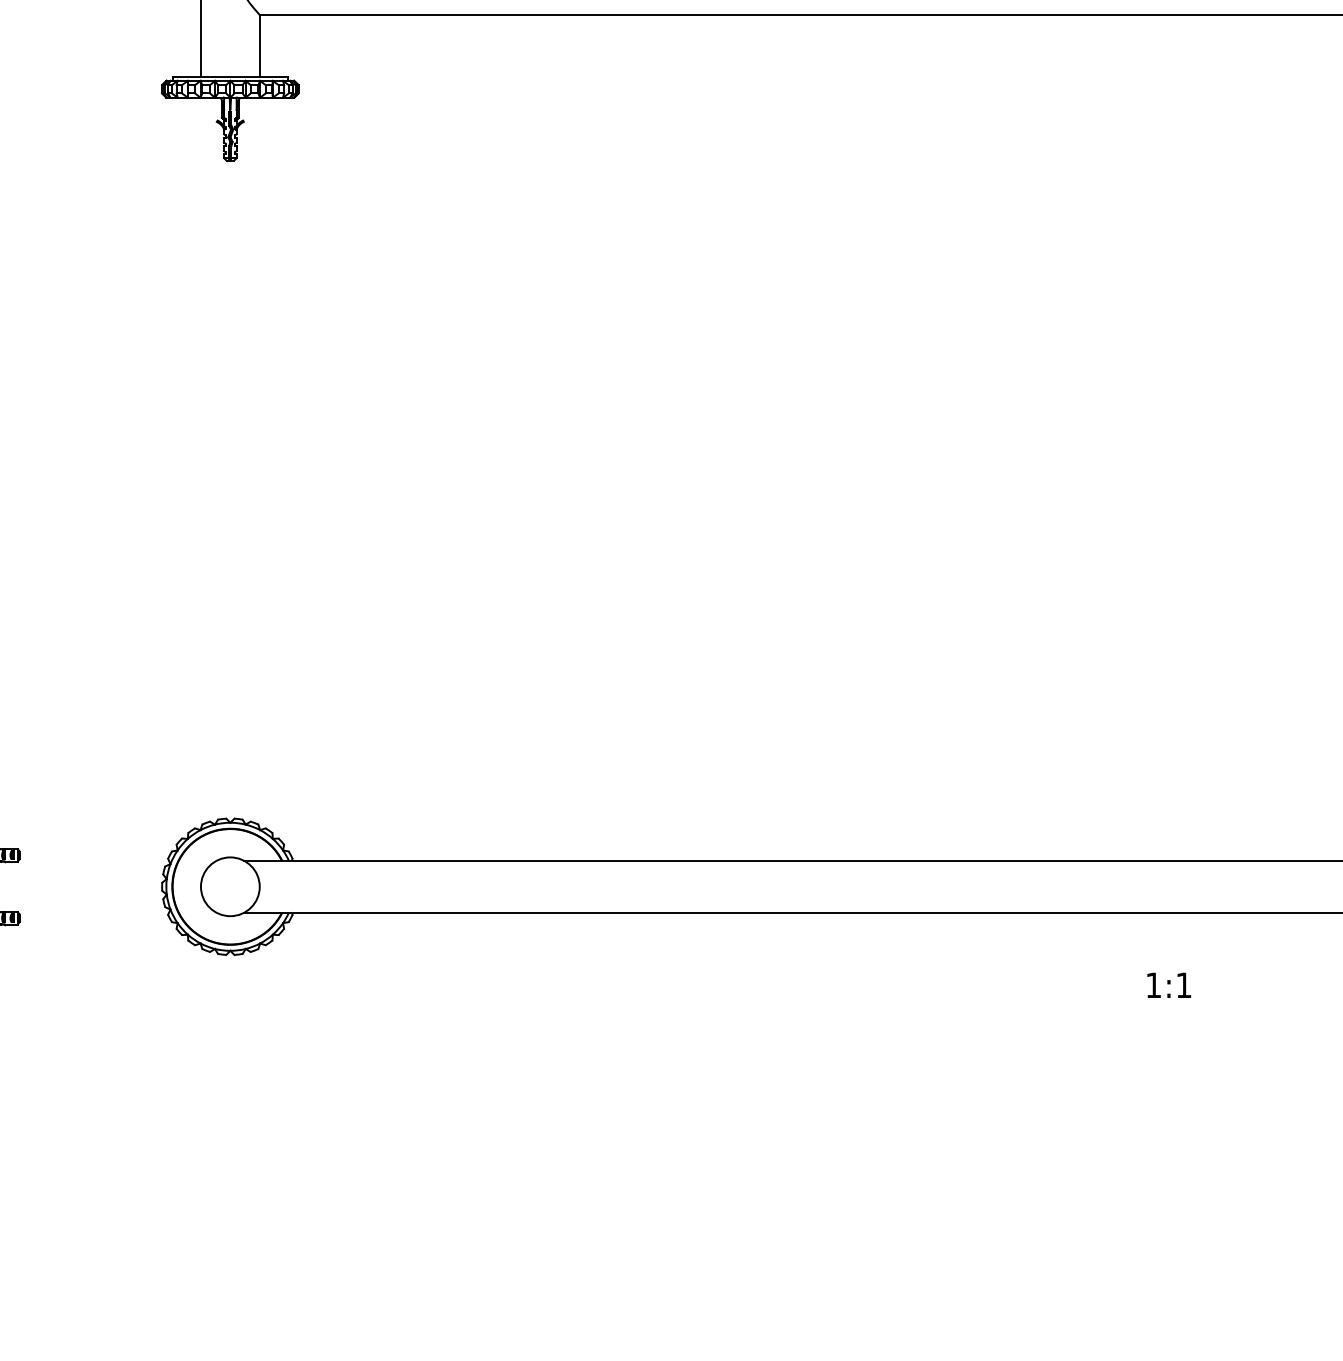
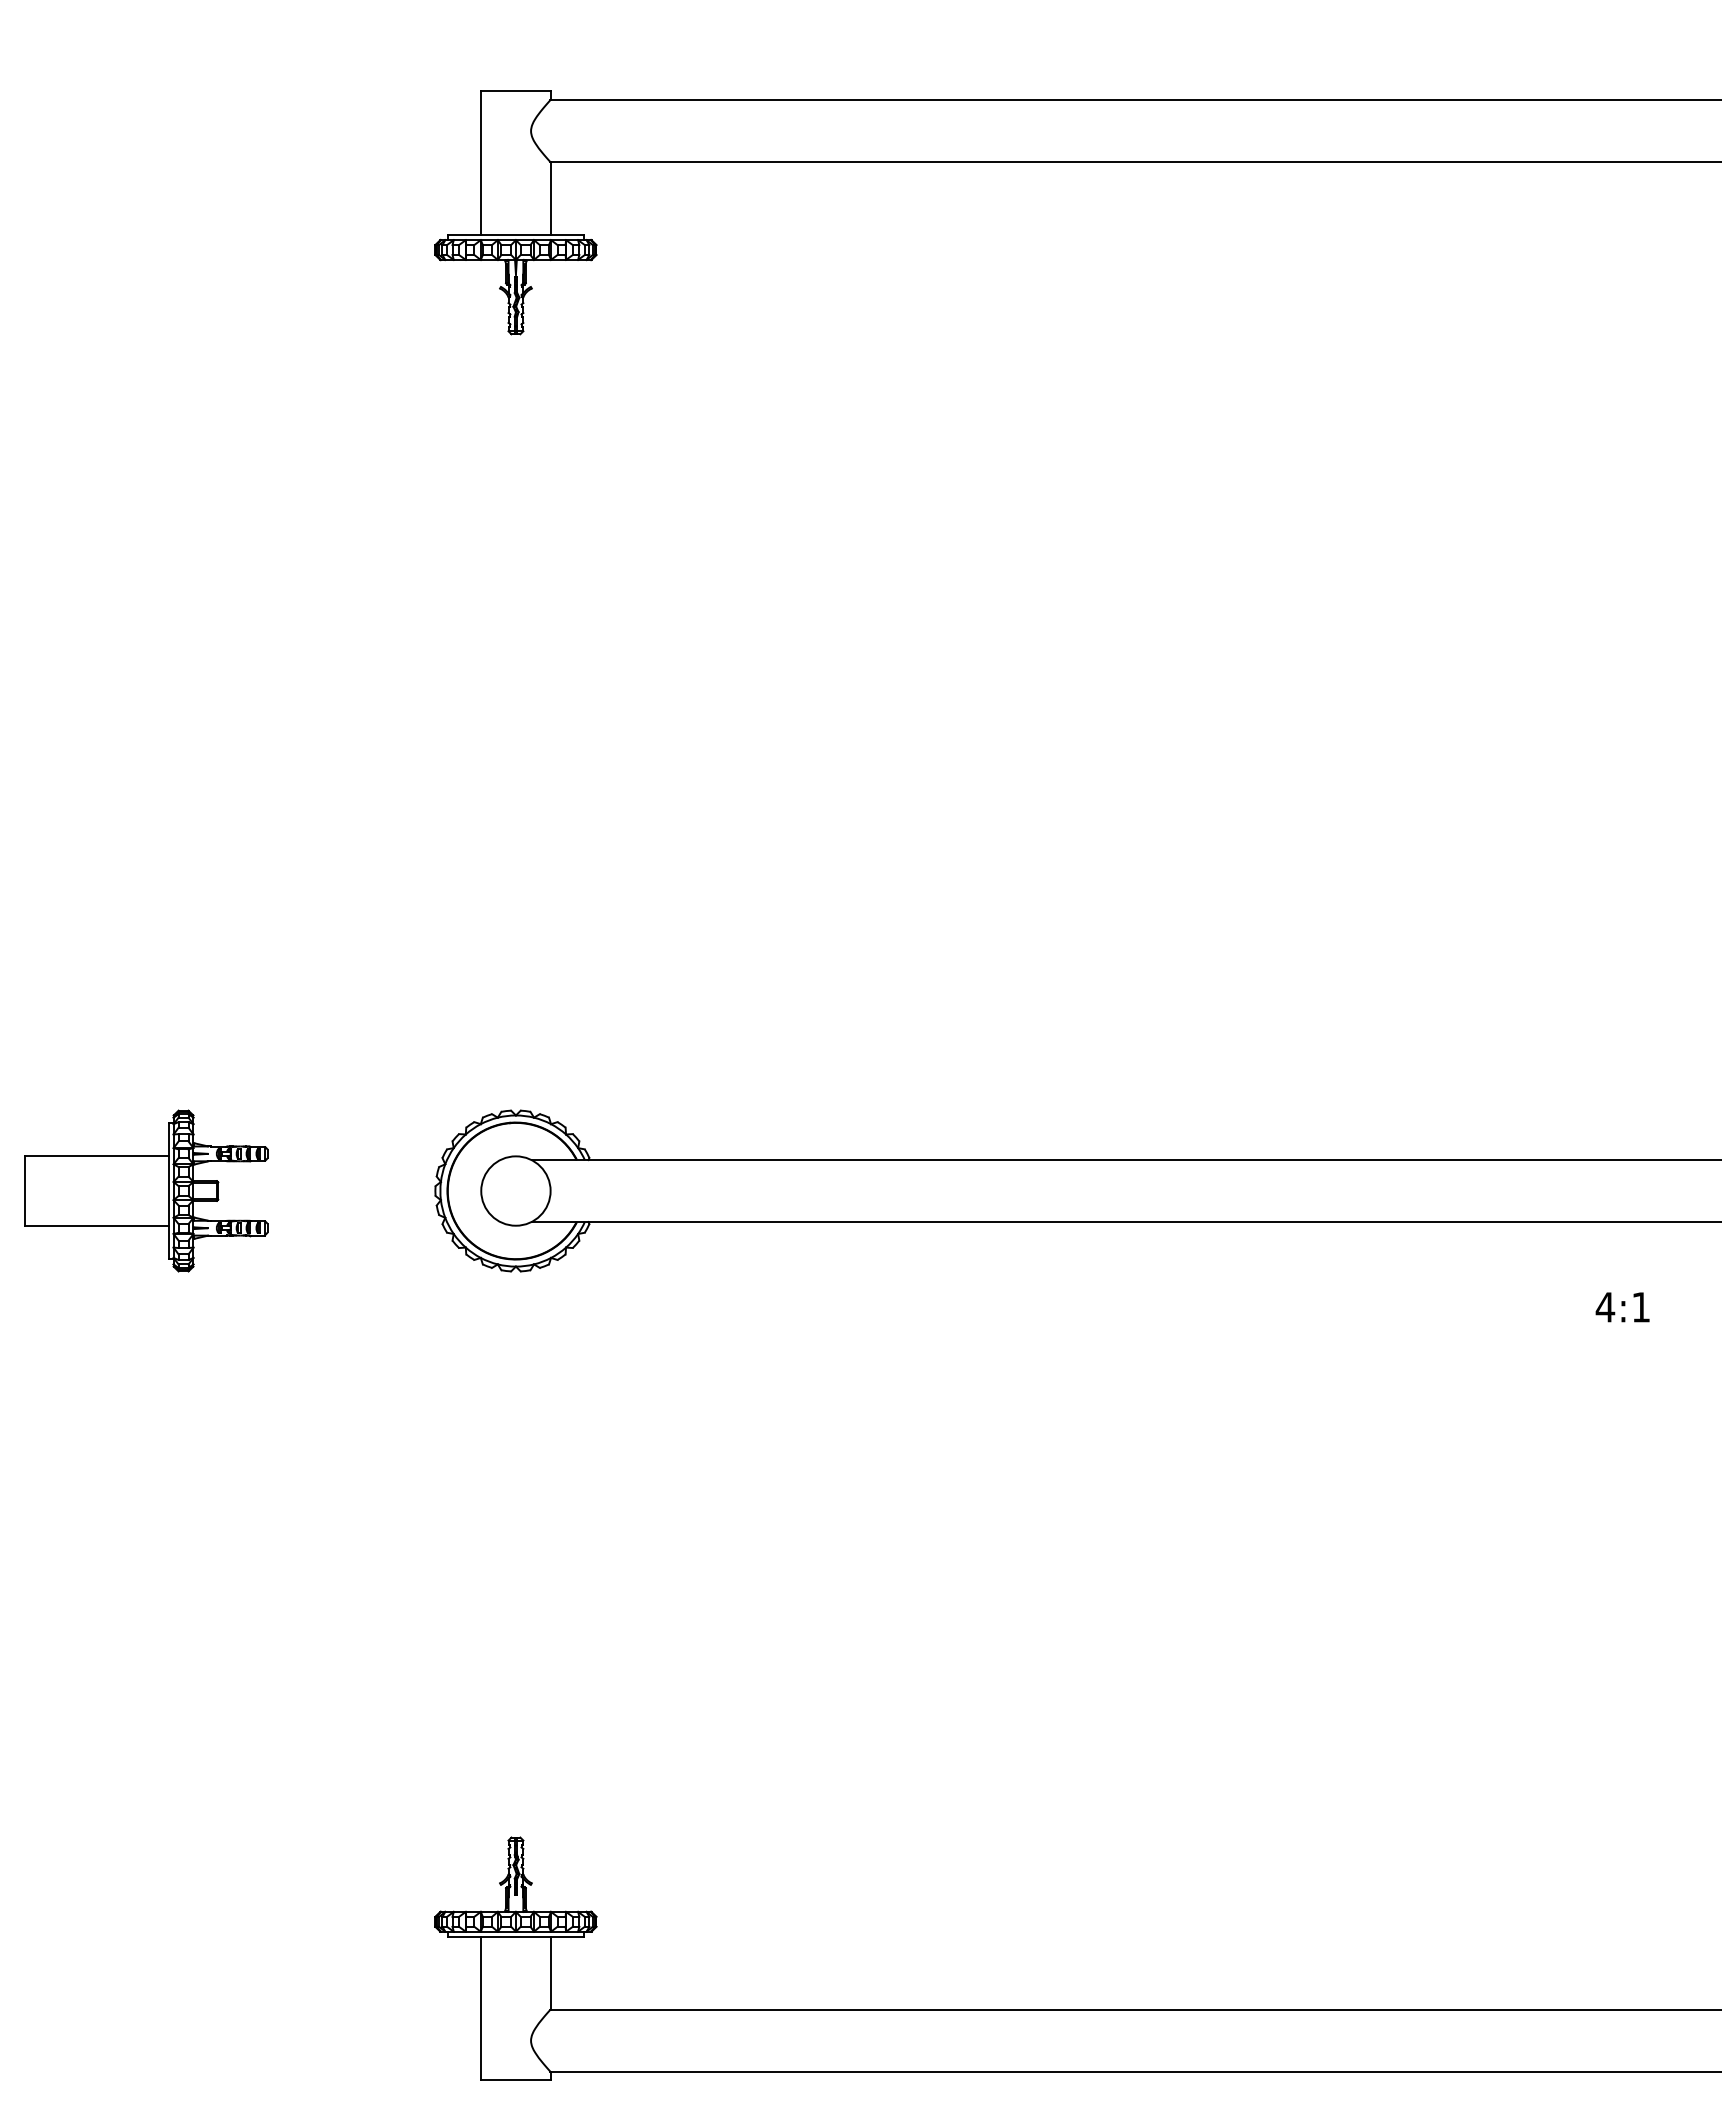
text: (1153, 985) -> (1605, 1307), 1:1 -> 4:1

